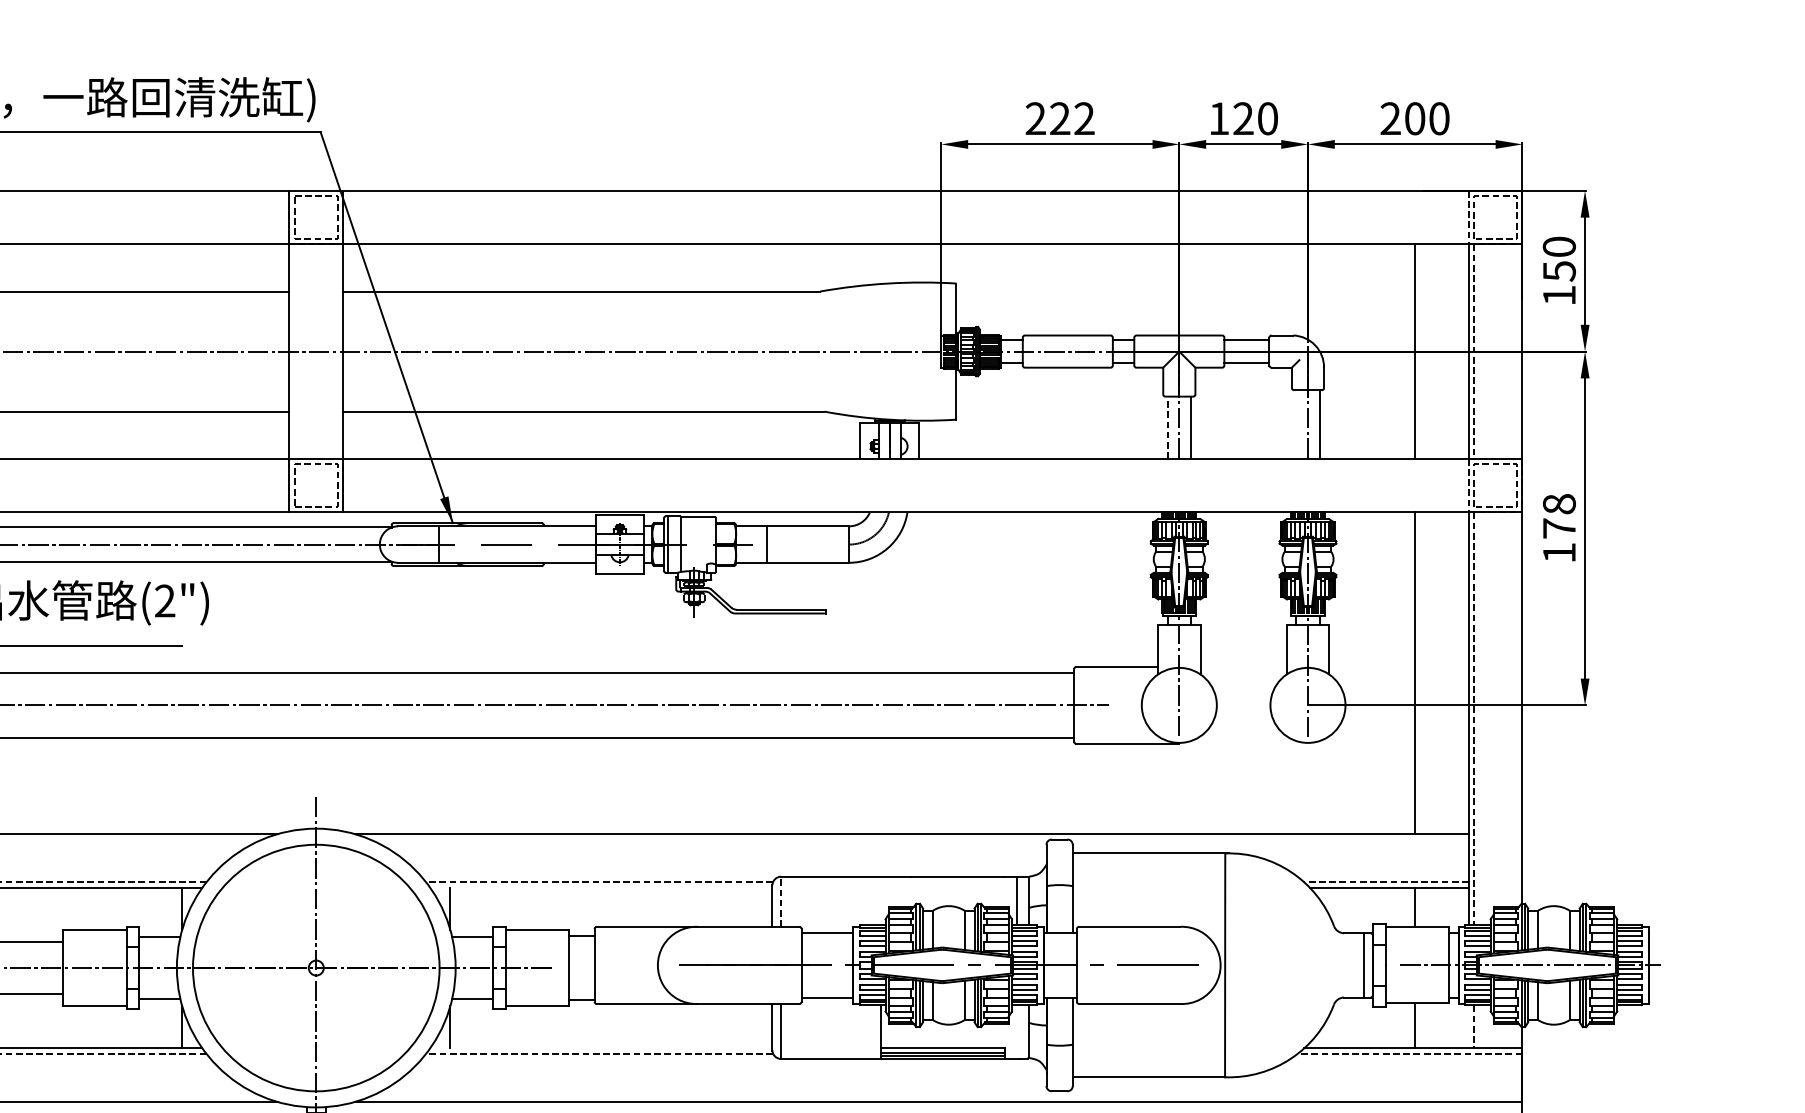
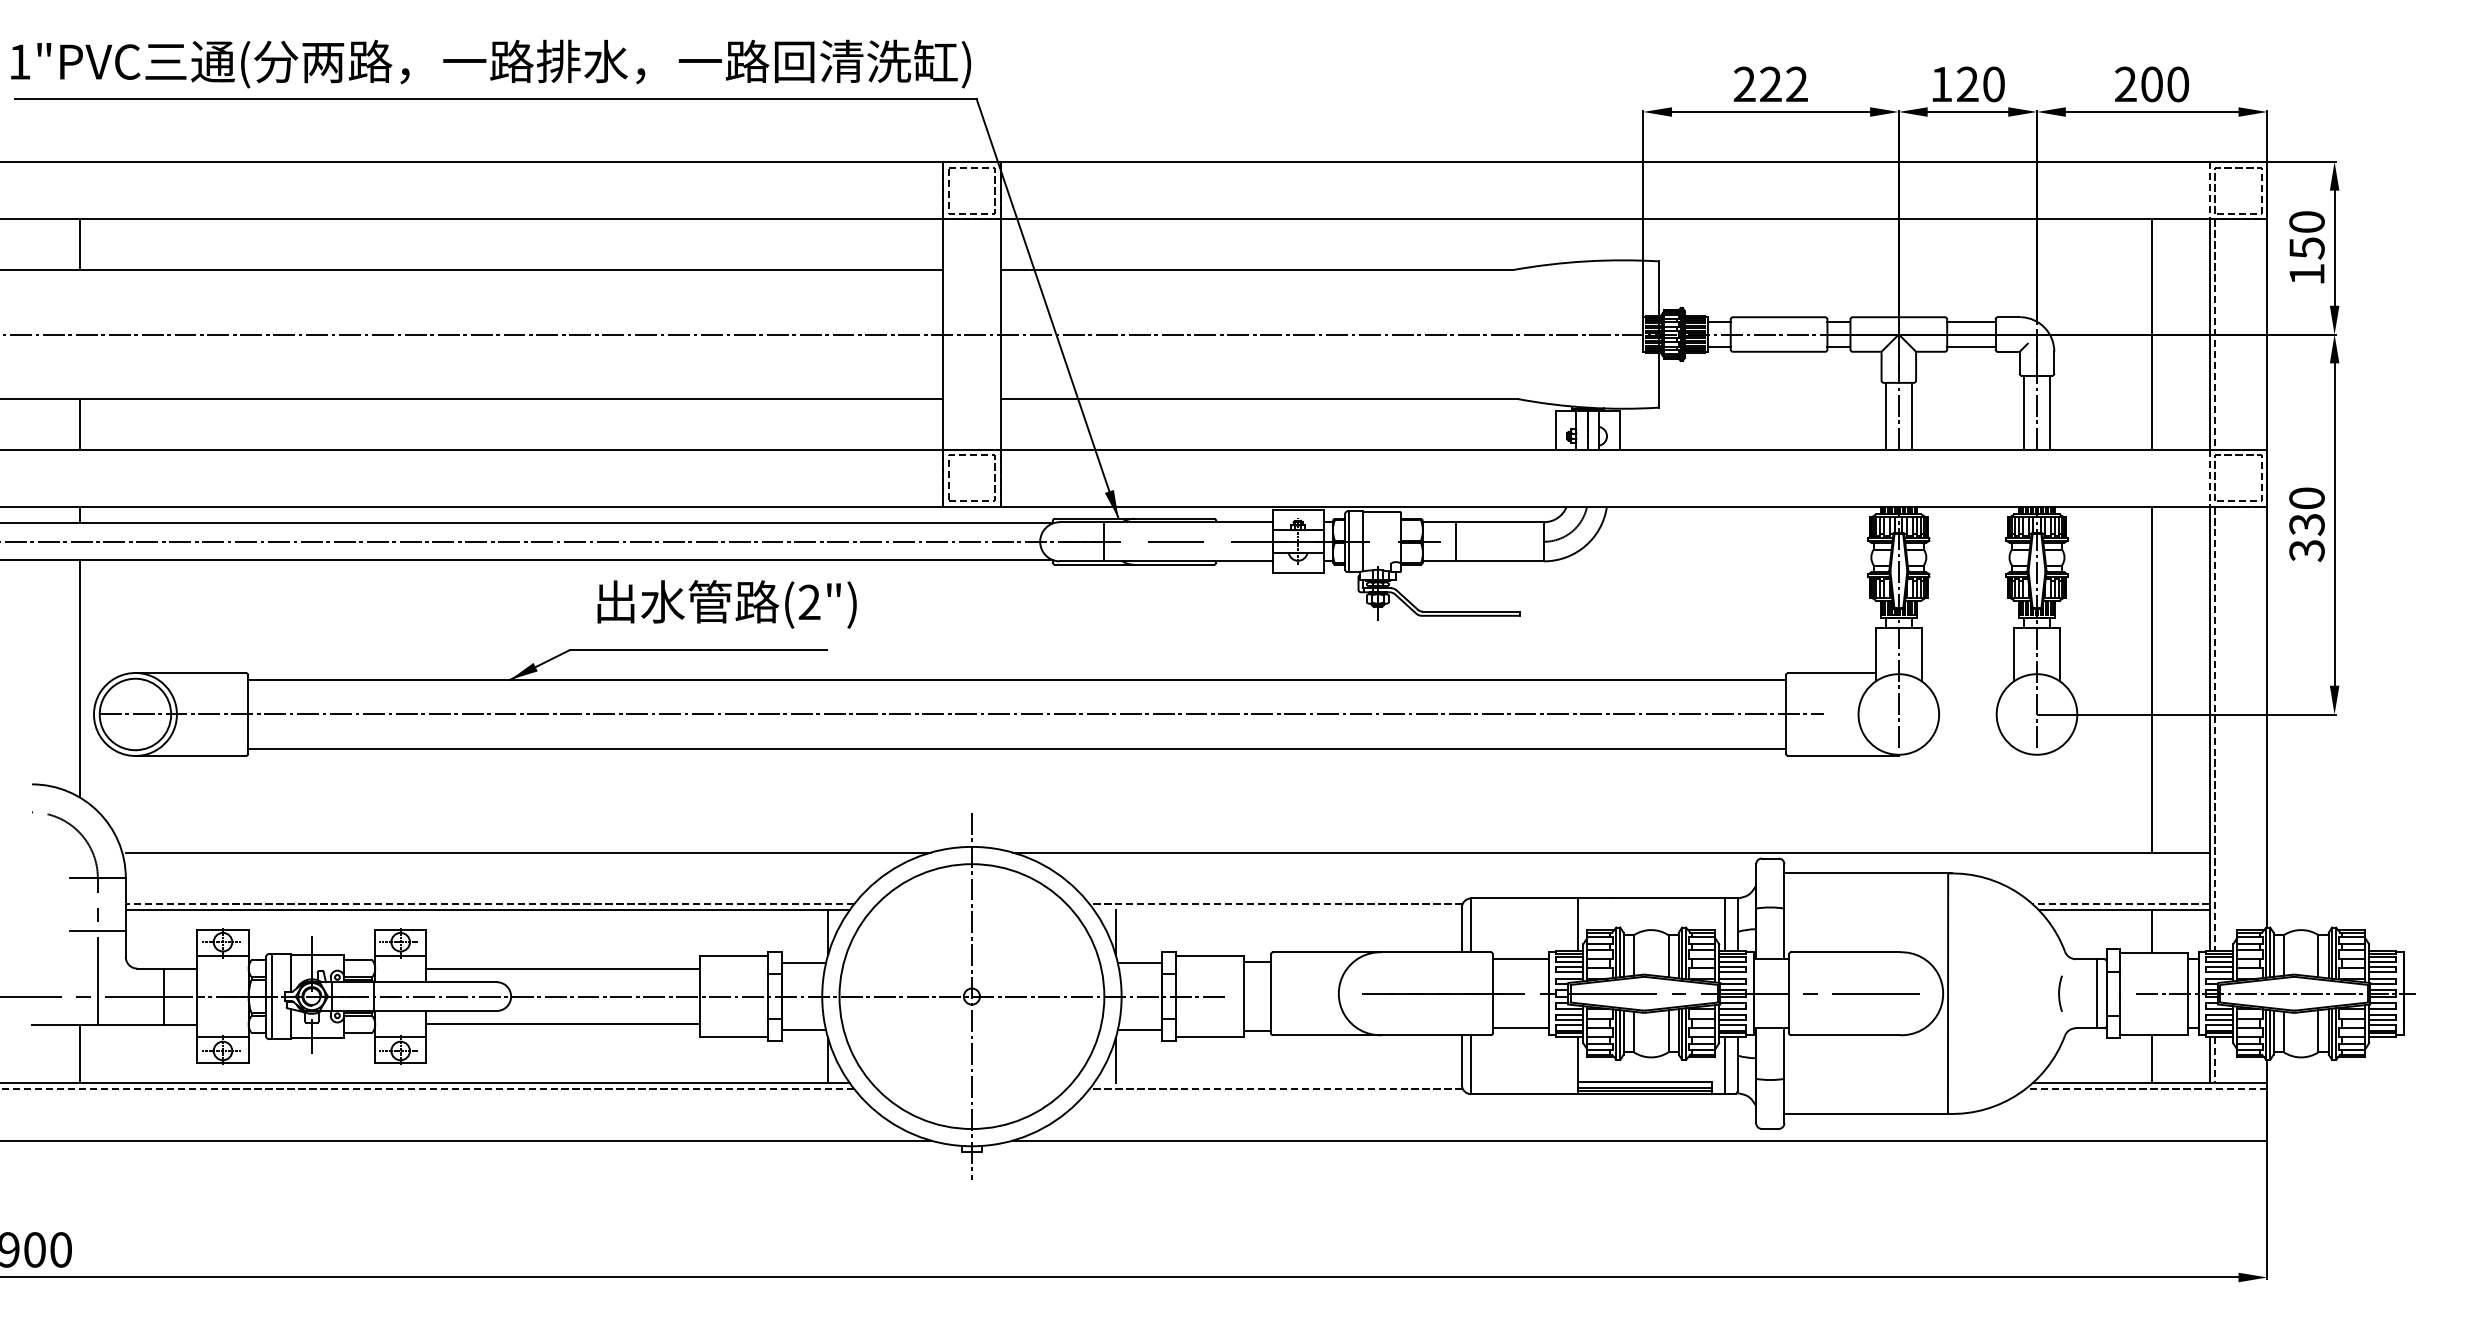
line: (1296, 424) -> (2024, 412), added
line: (1167, 427) -> (1886, 415), dashed -> solid
text: (1558, 528) -> (2306, 524), 178 -> 330
line: (881, 900) -> (1578, 924), added
line: (781, 901) -> (1471, 925), dashed -> solid
arc: (1328, 965) -> (2059, 993), added
line: (1468, 1026) -> (2209, 1059), added
line: (1017, 1032) -> (1724, 1065), added

